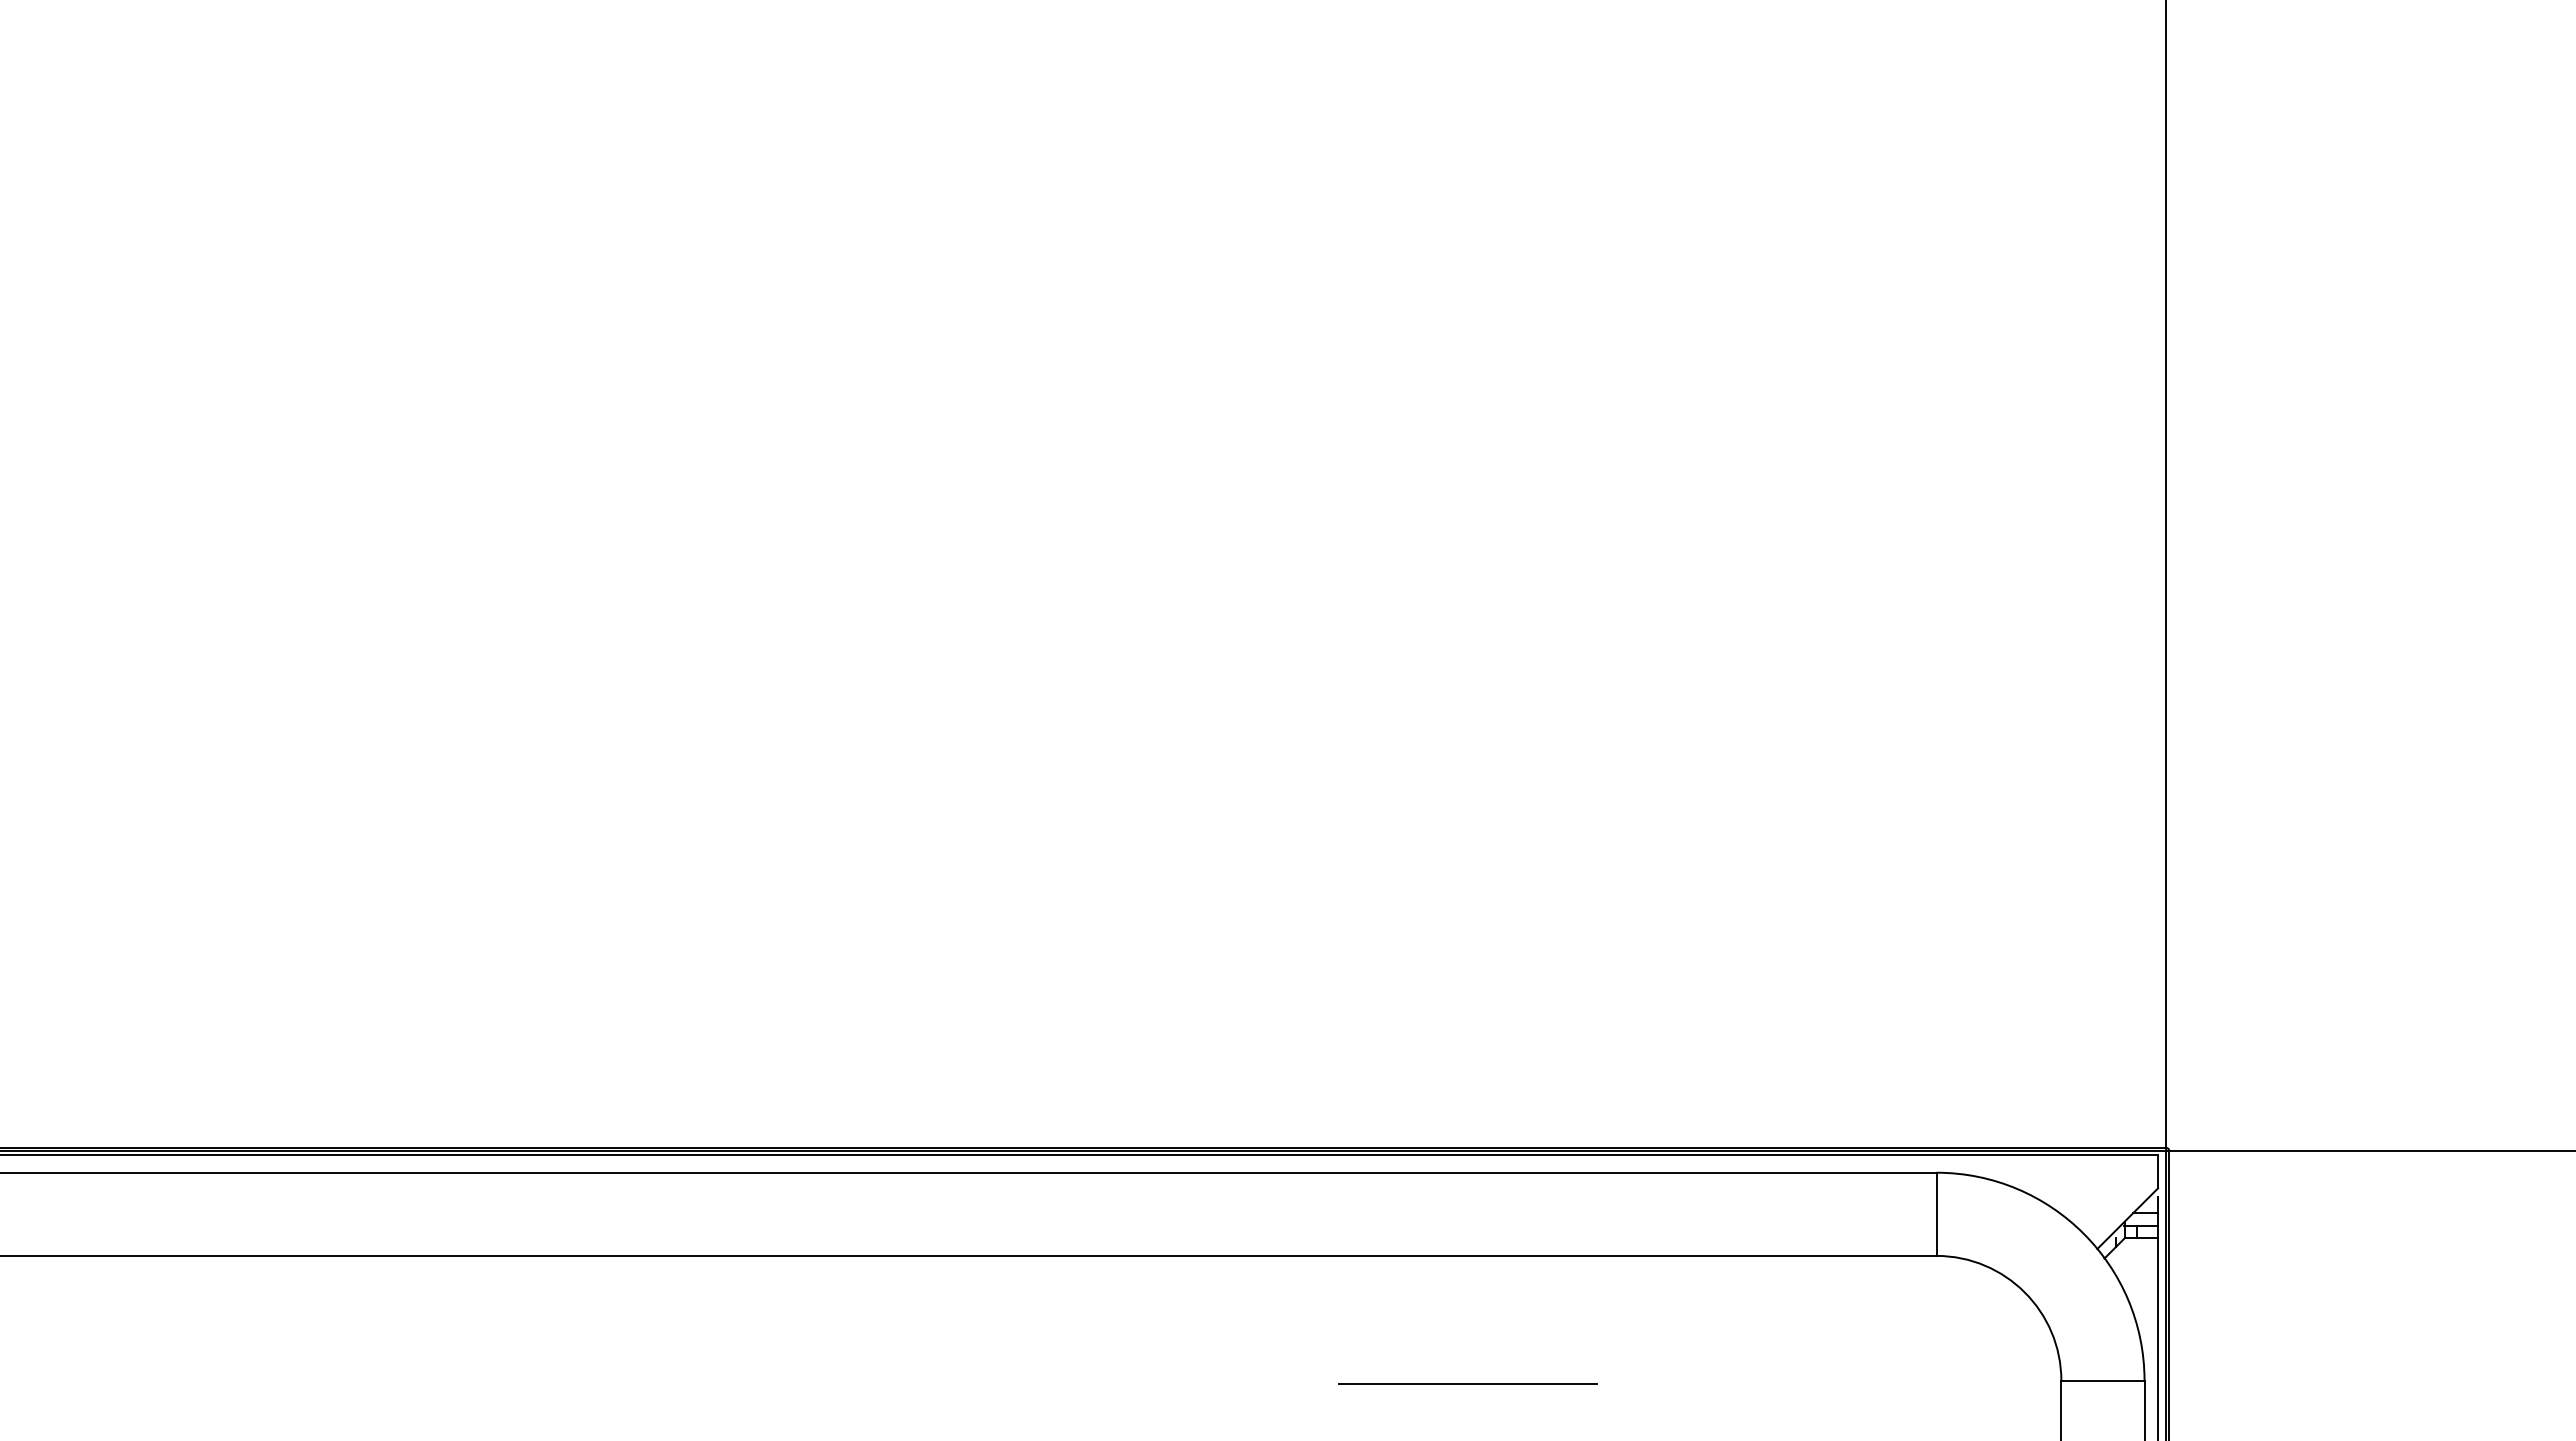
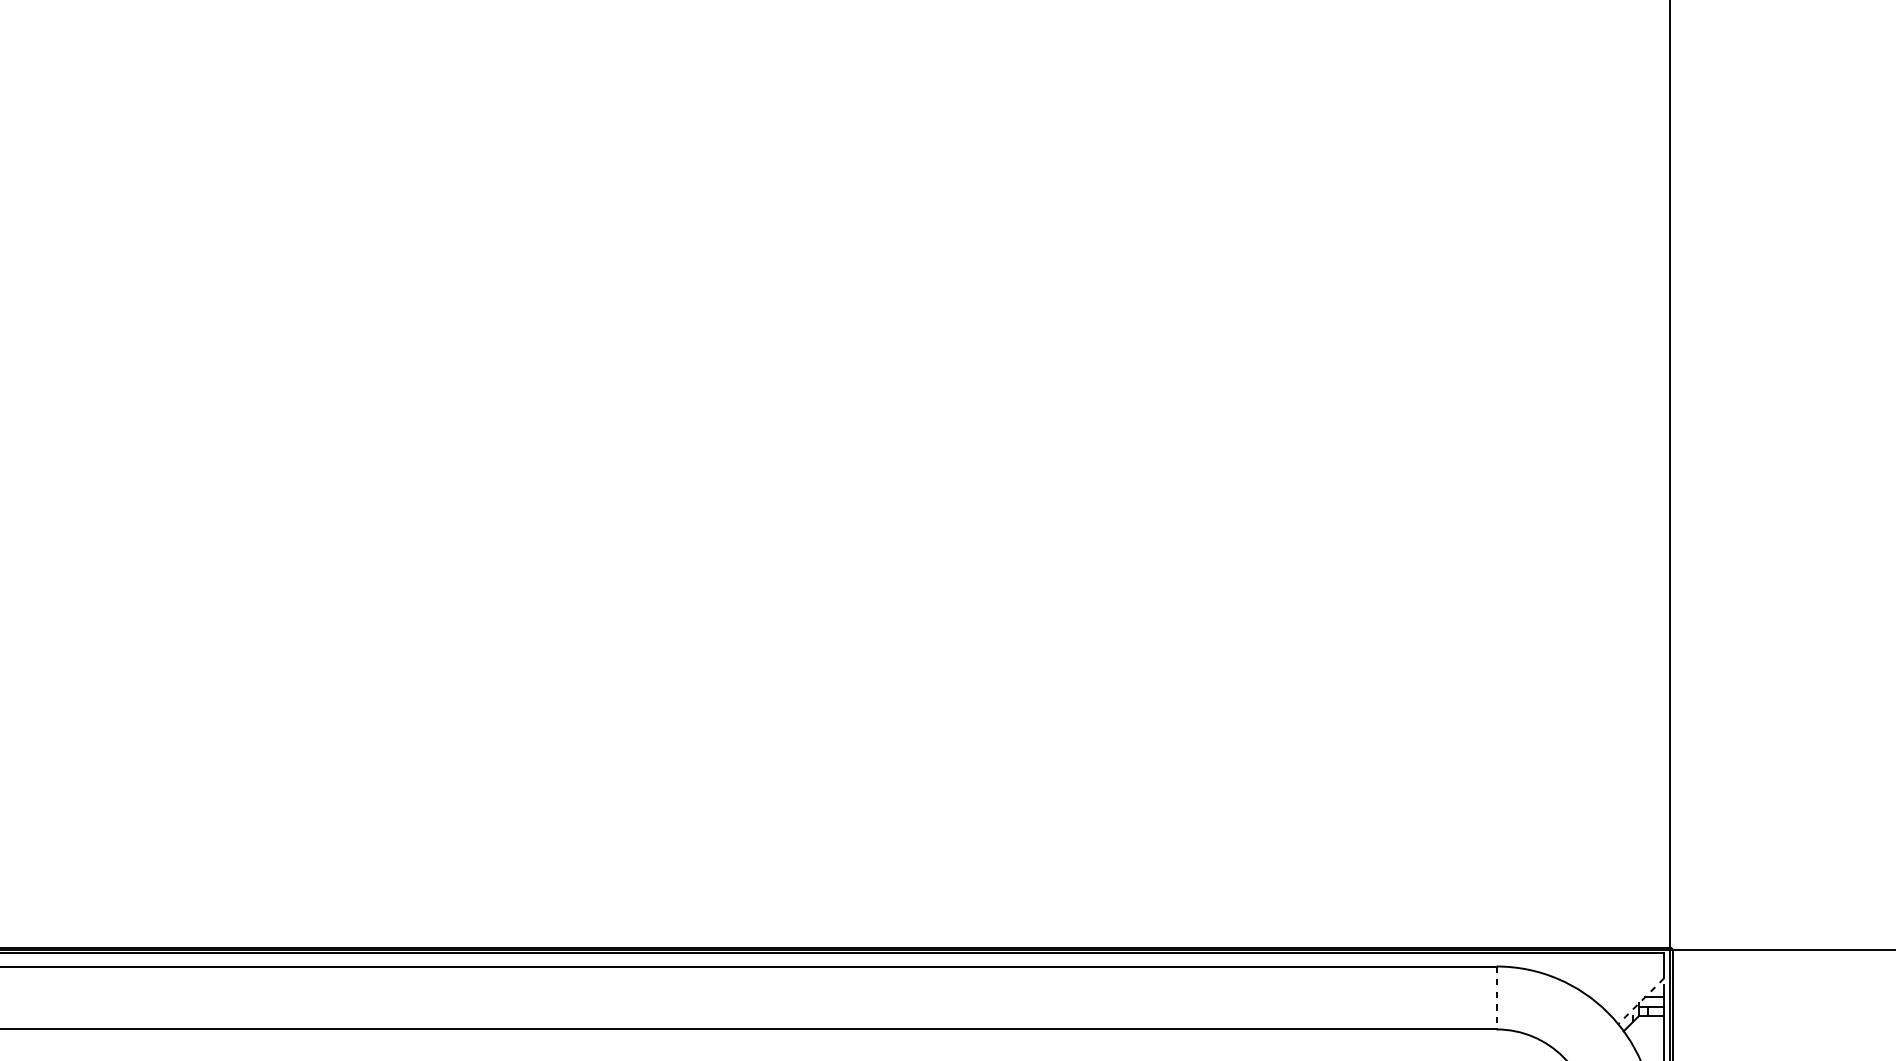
line: (1936, 1214) -> (1496, 998), solid -> dashed
line: (2127, 1218) -> (1641, 1001), solid -> dashed

